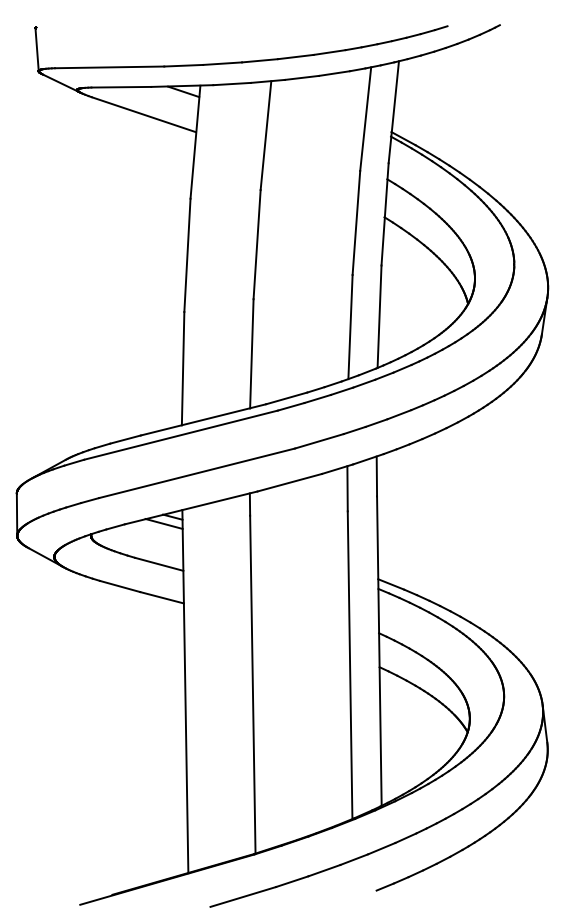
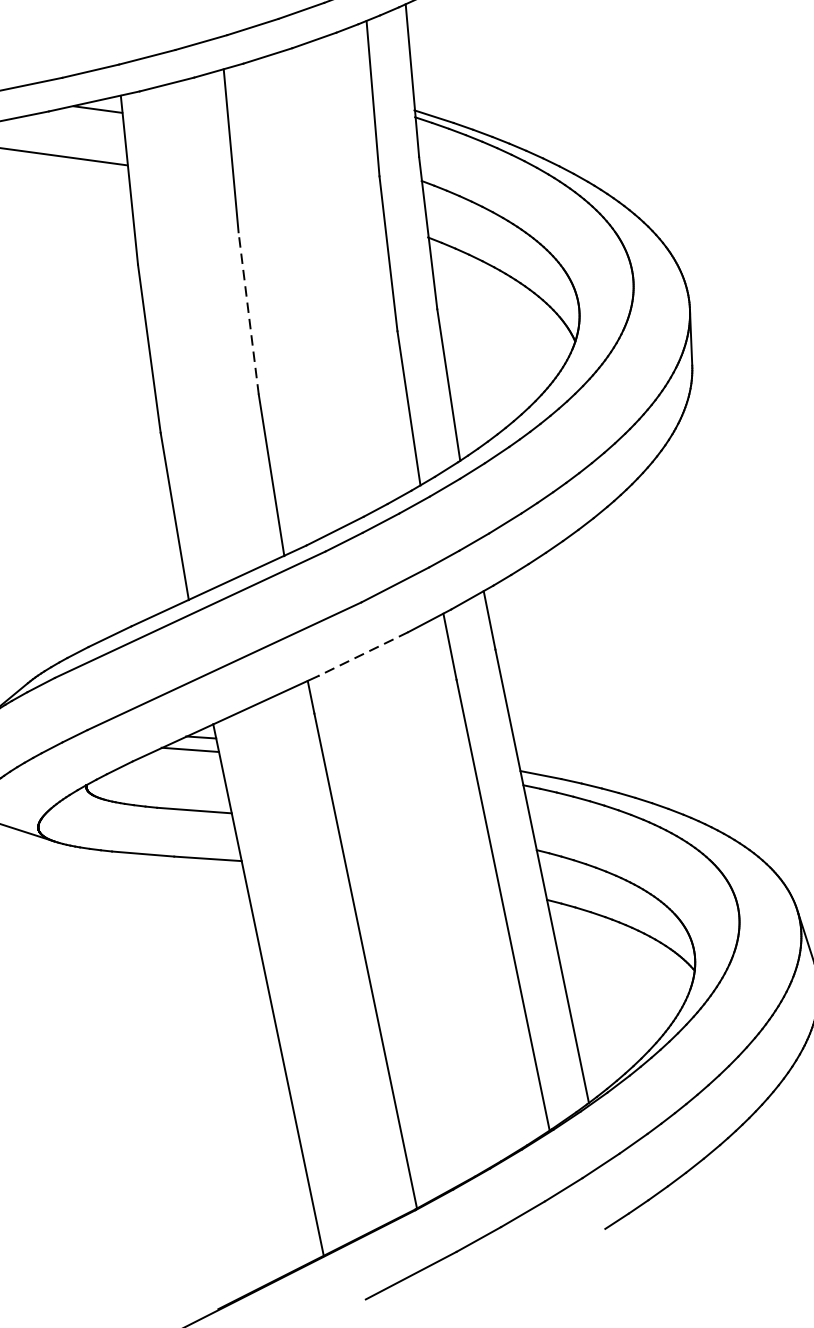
line: (257, 244) -> (249, 313), solid -> dashed
line: (289, 482) -> (362, 653), solid -> dashed

